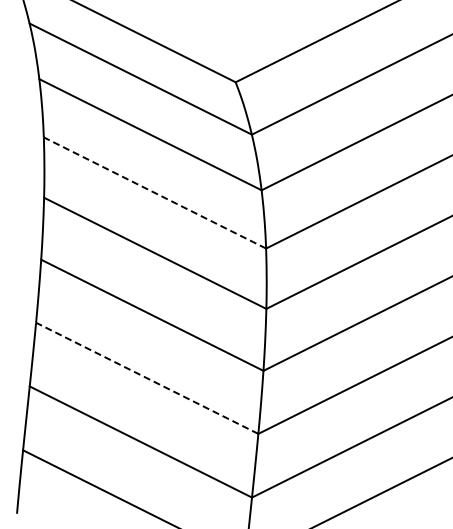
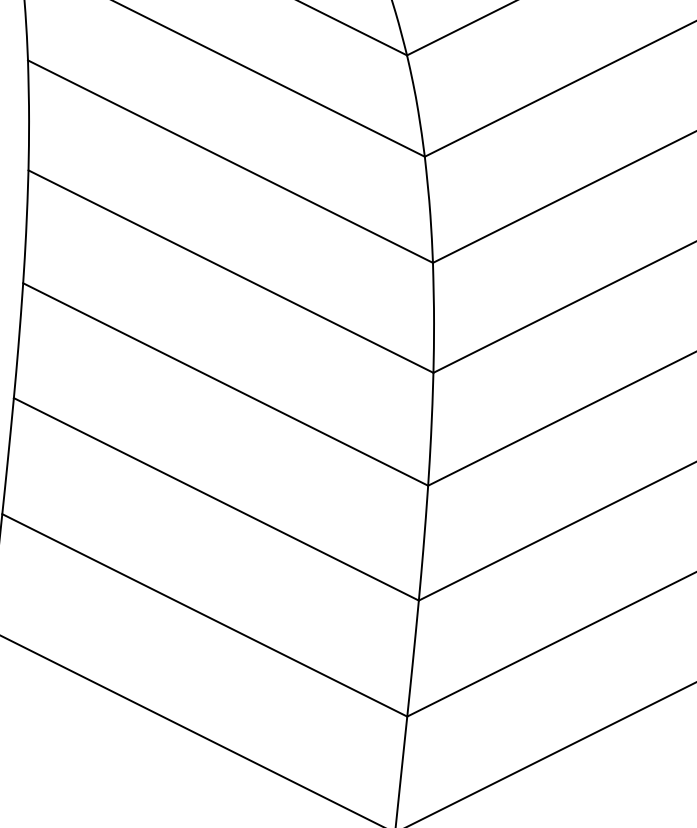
line: (154, 192) -> (229, 160), dashed -> solid
line: (146, 378) -> (215, 499), dashed -> solid

